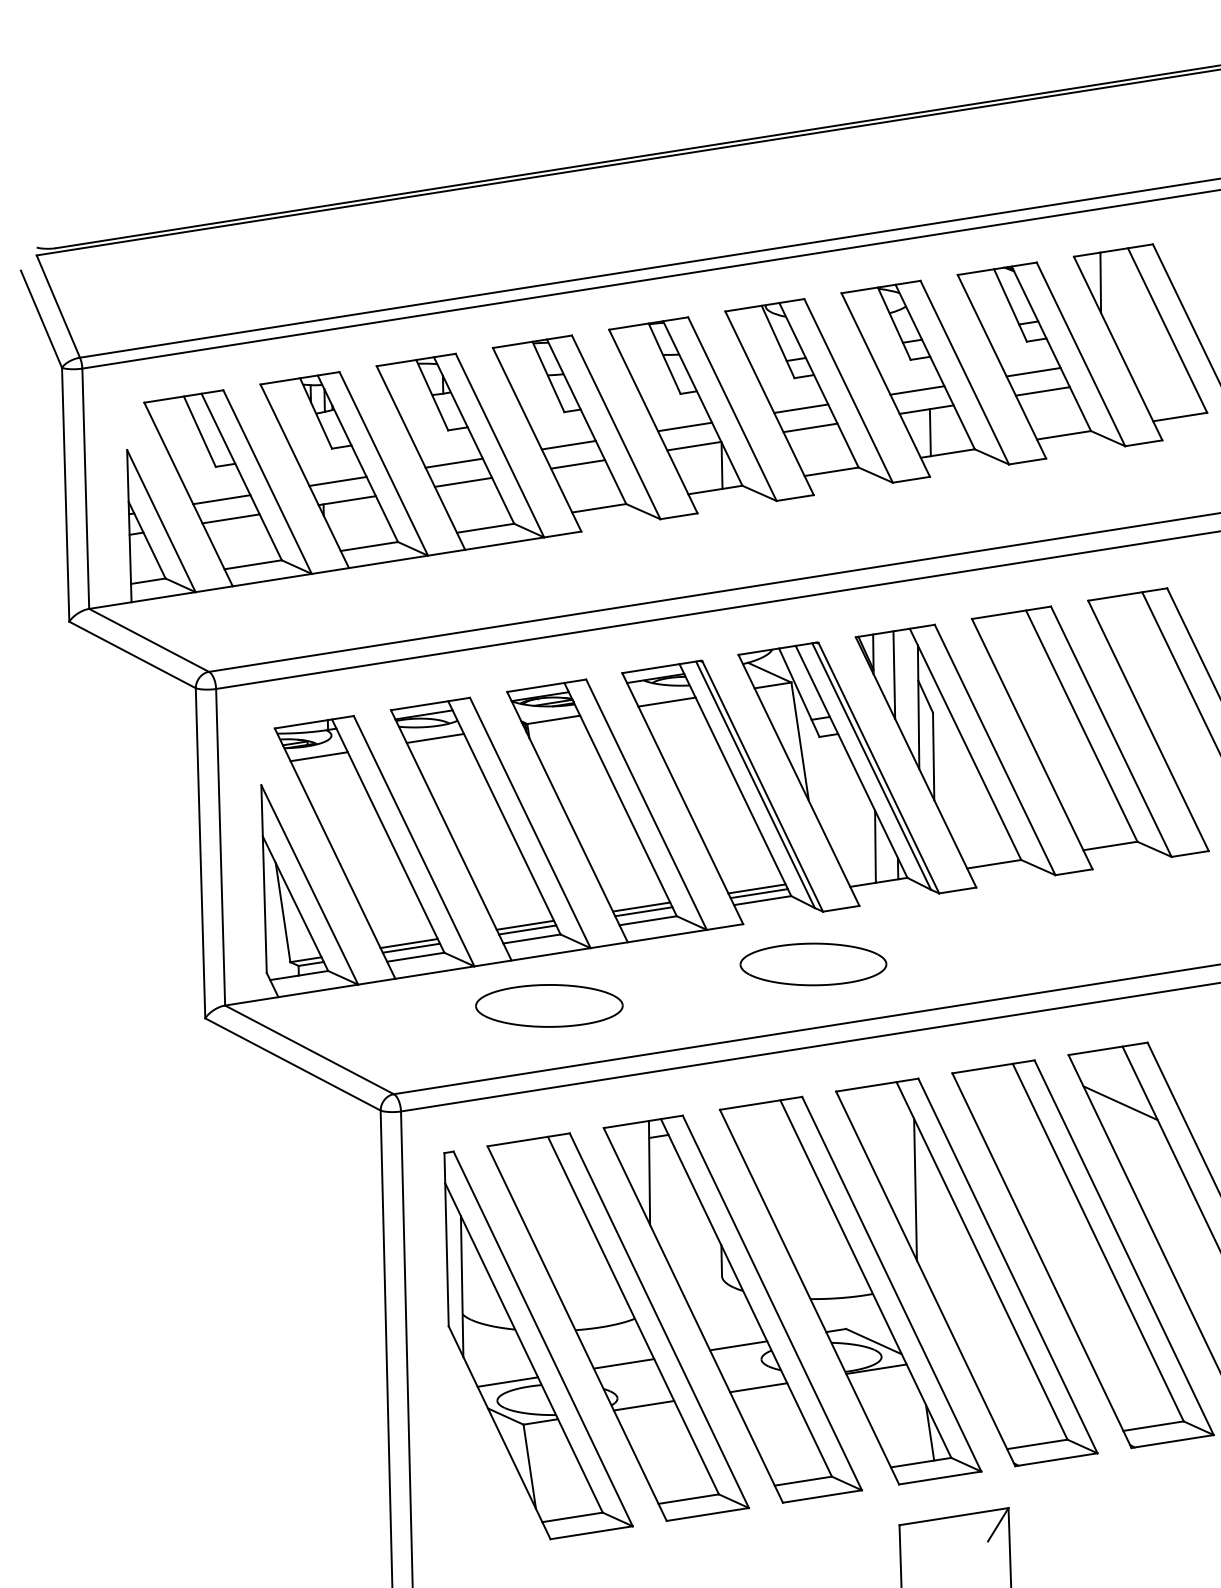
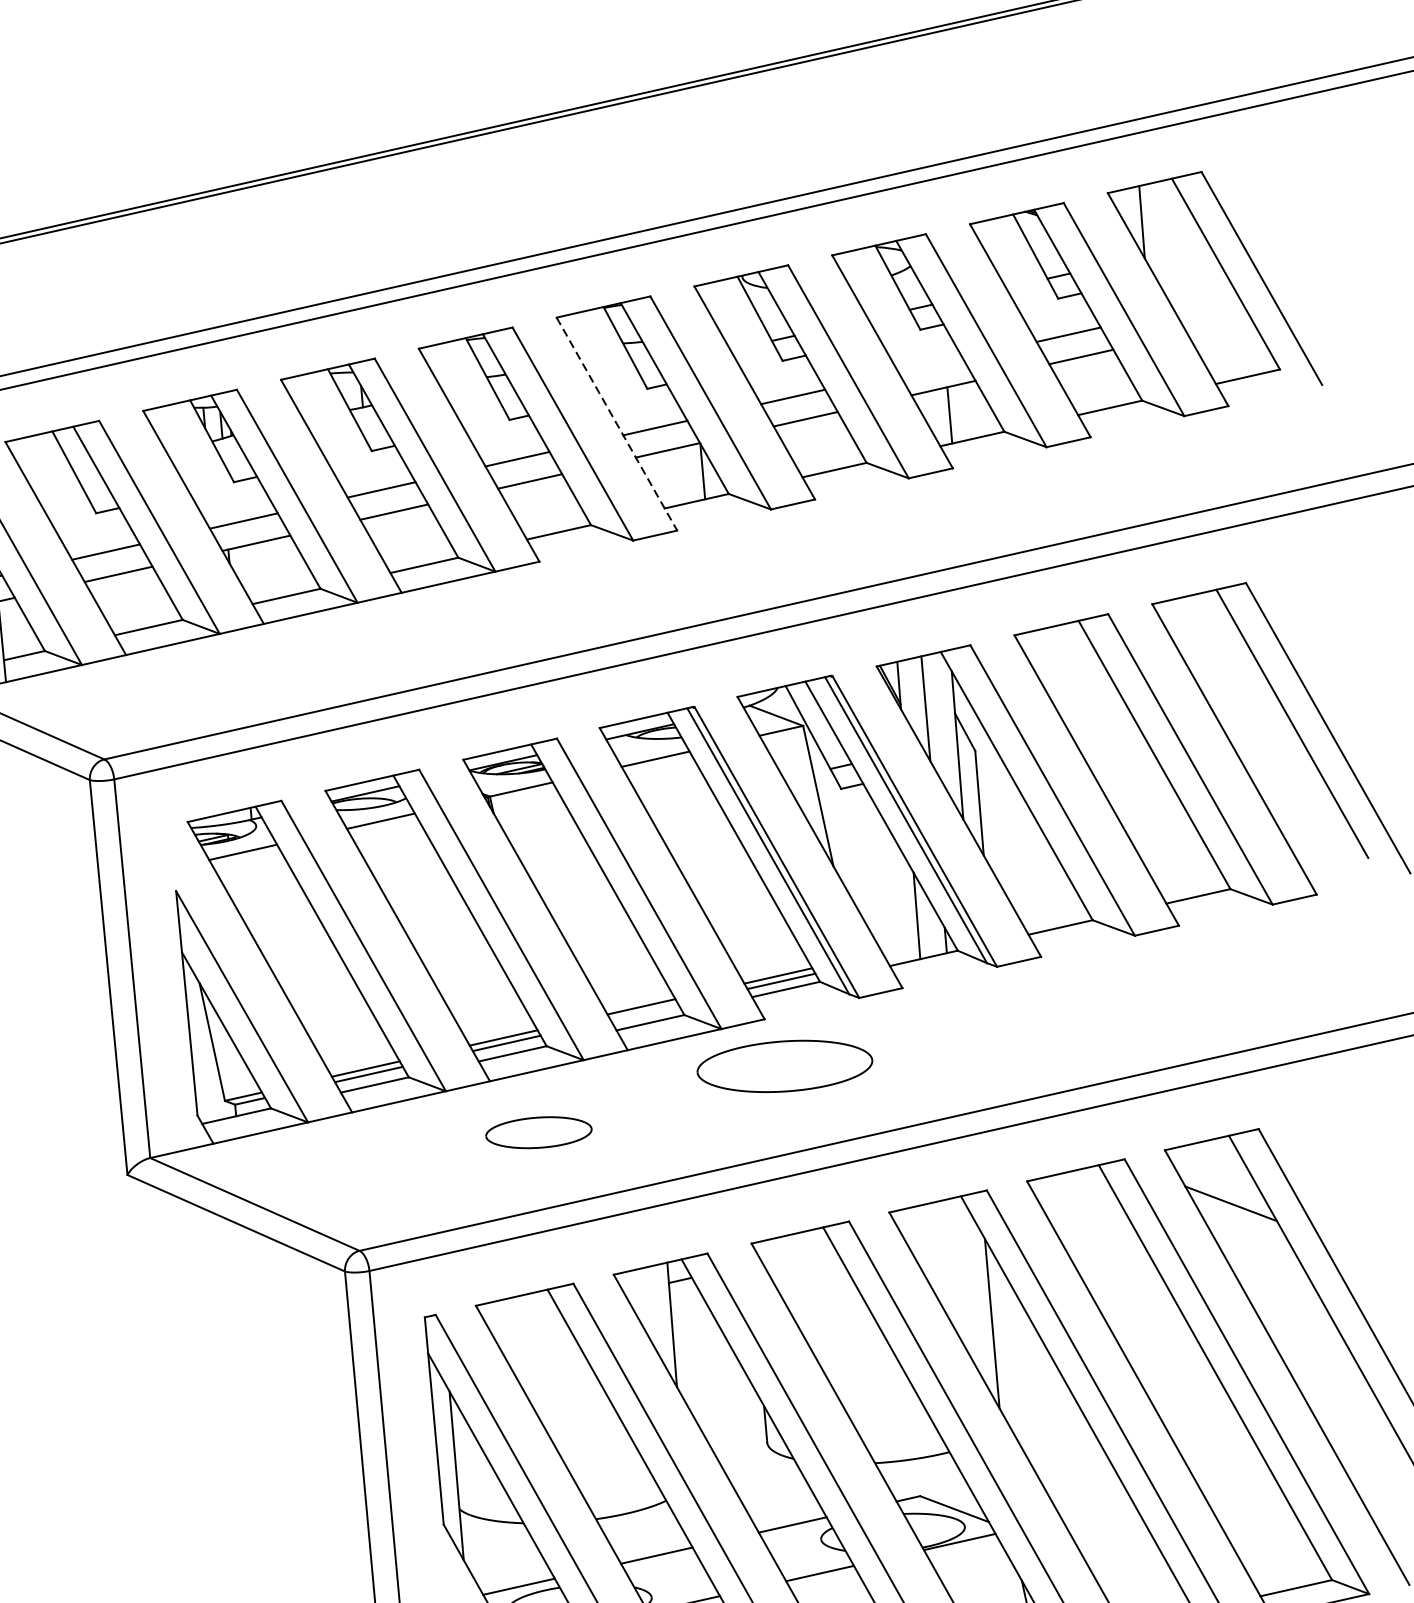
line: (917, 390) -> (931, 365), removed
line: (653, 421) -> (617, 424), solid -> dashed
line: (643, 911) -> (644, 1012), removed
part: (813, 964) -> (784, 1066), moved
part: (549, 1005) -> (538, 1132), size x0.6

